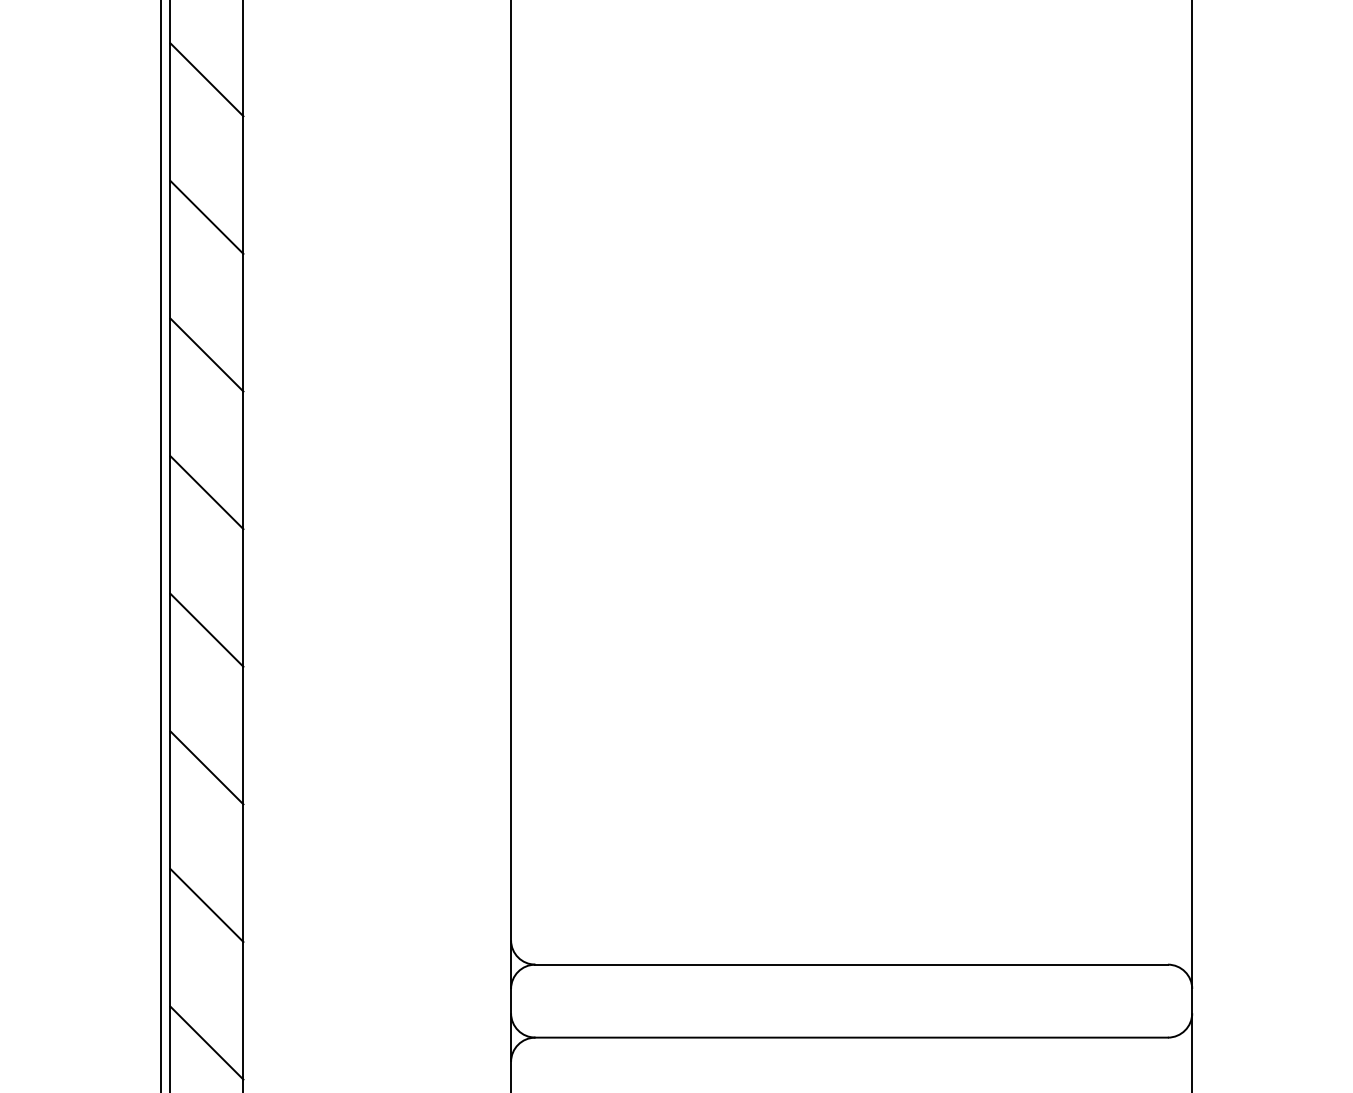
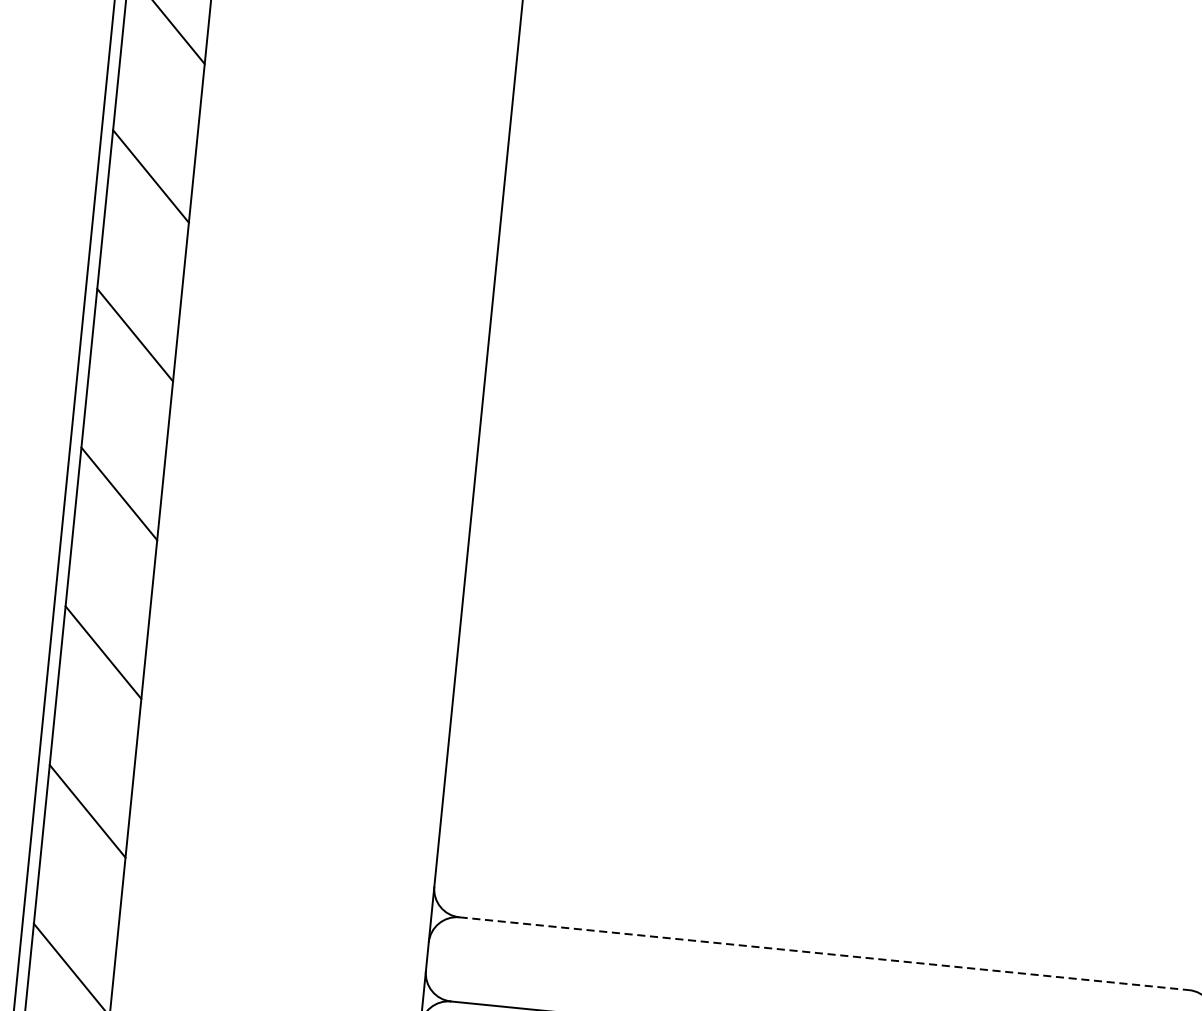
line: (852, 964) -> (825, 953), solid -> dashed

